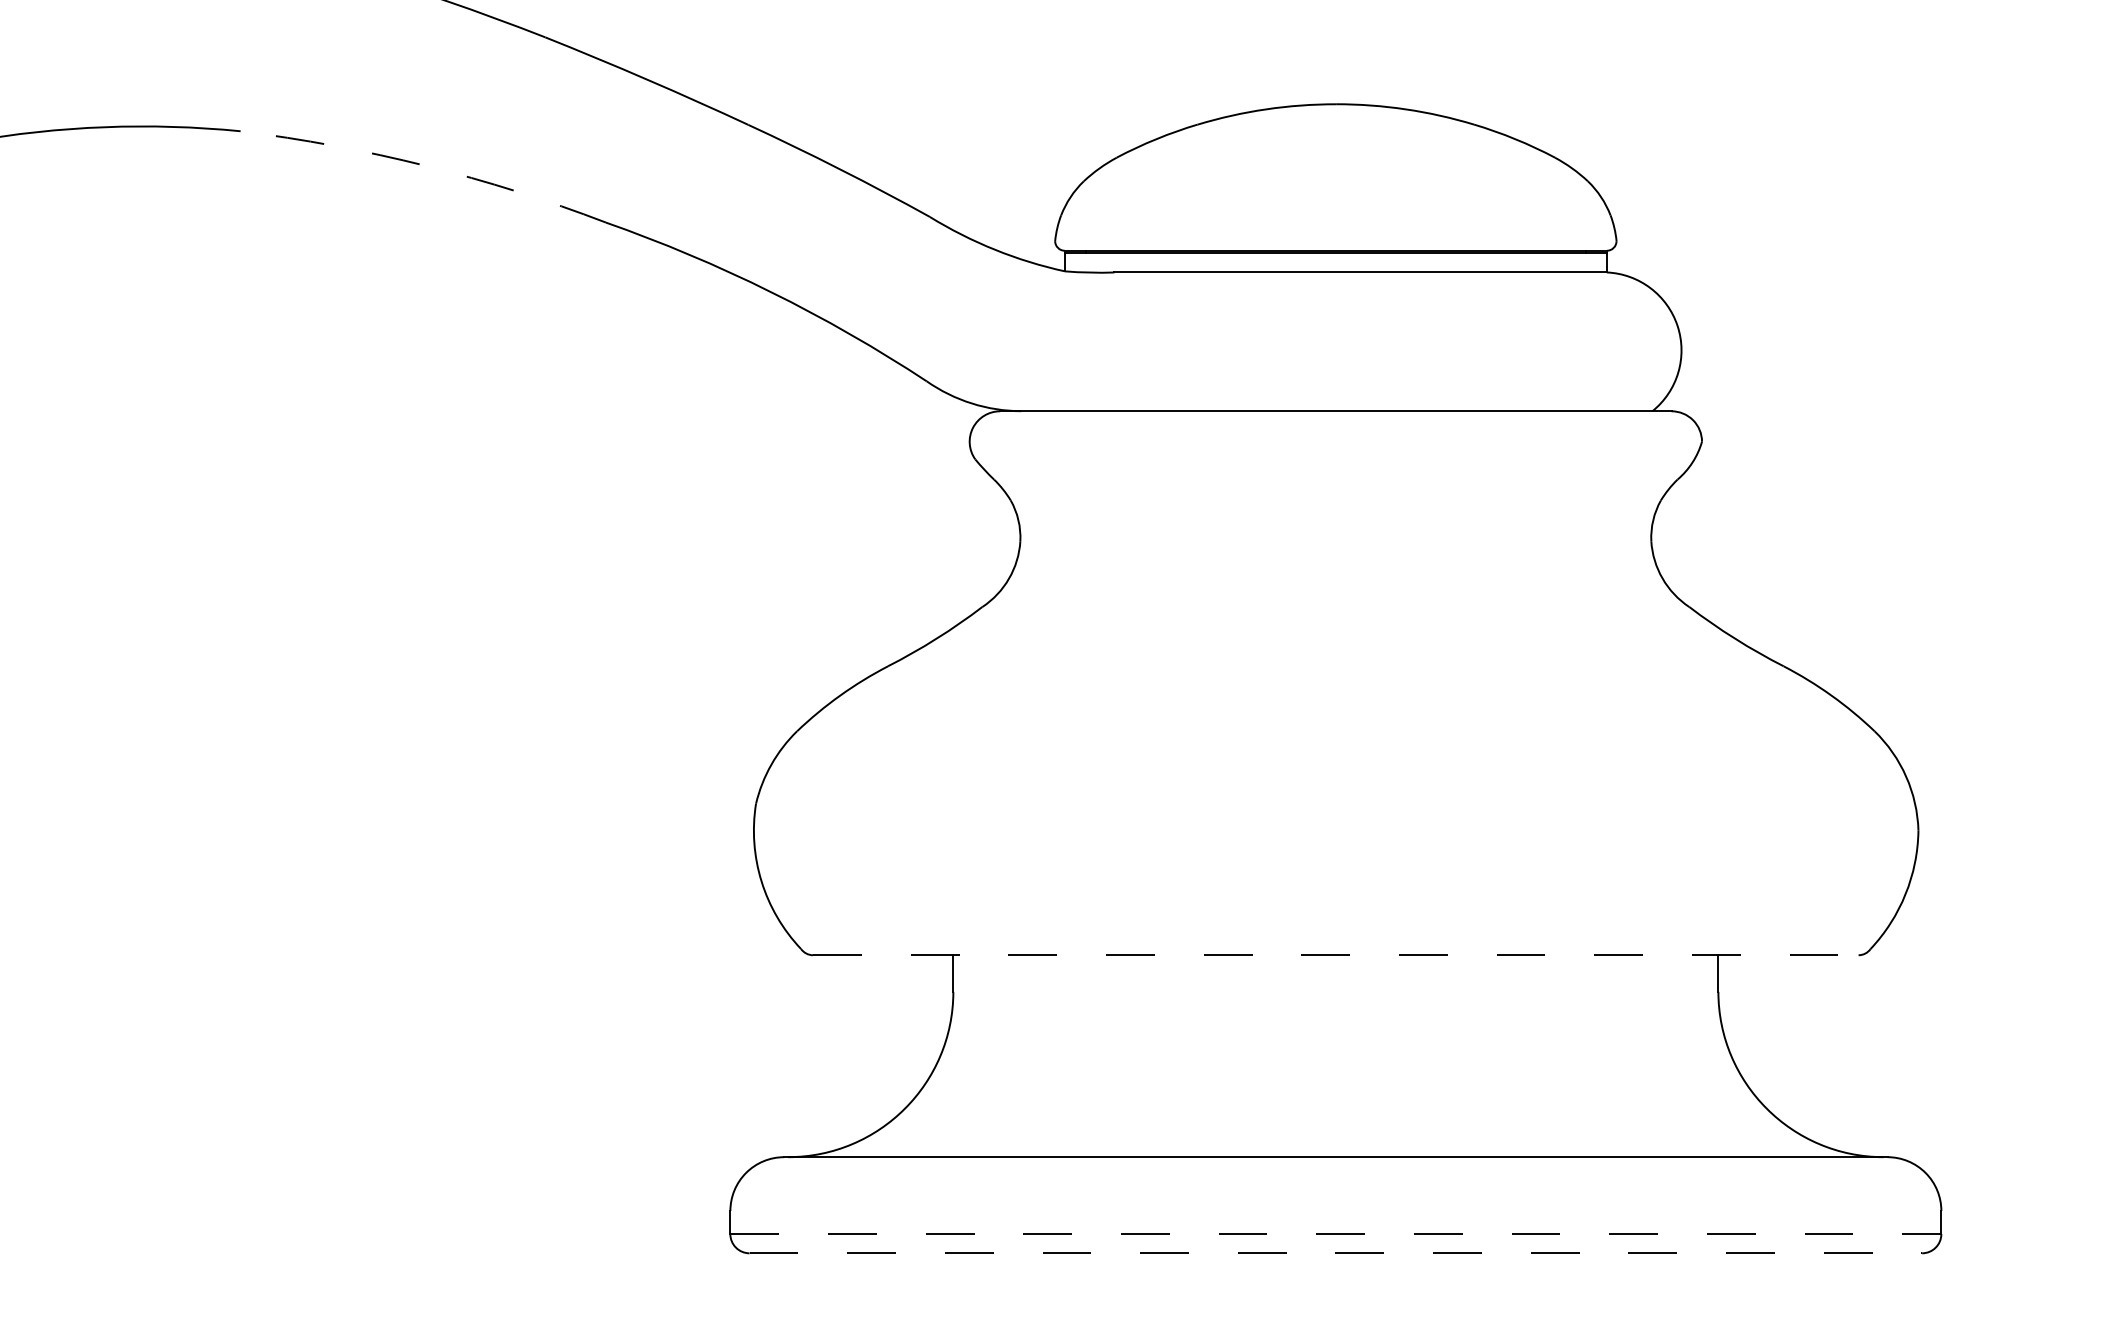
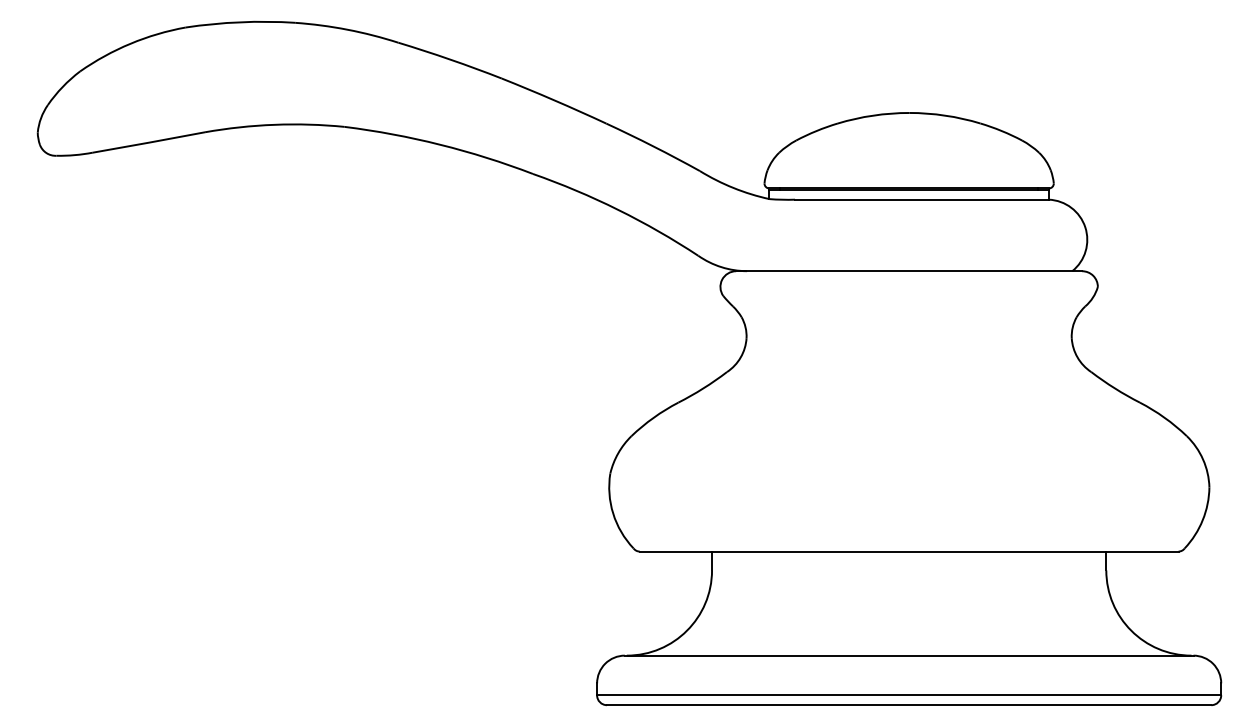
arc: (426, 165) -> (440, 144), dashed -> solid
line: (1336, 955) -> (909, 551), dashed -> solid
line: (1336, 1234) -> (909, 695), dashed -> solid
line: (1336, 1253) -> (909, 705), dashed -> solid

